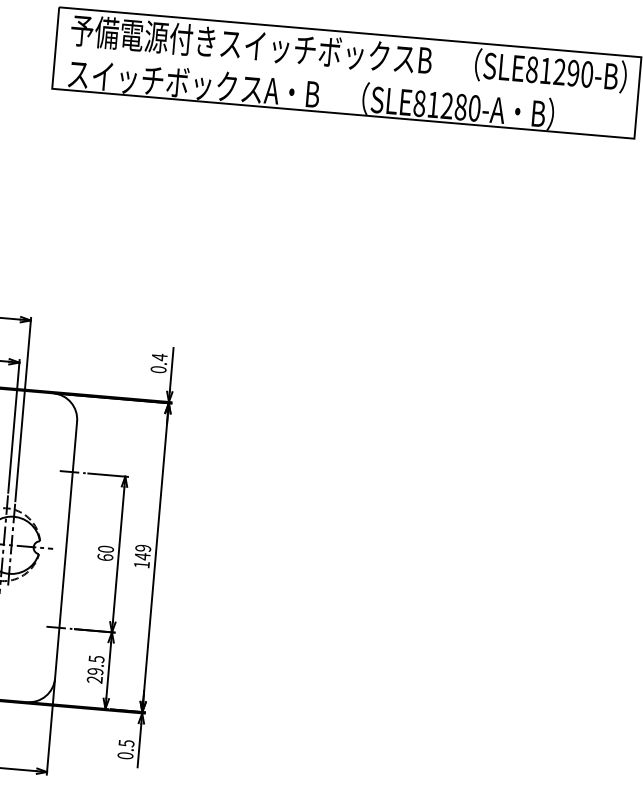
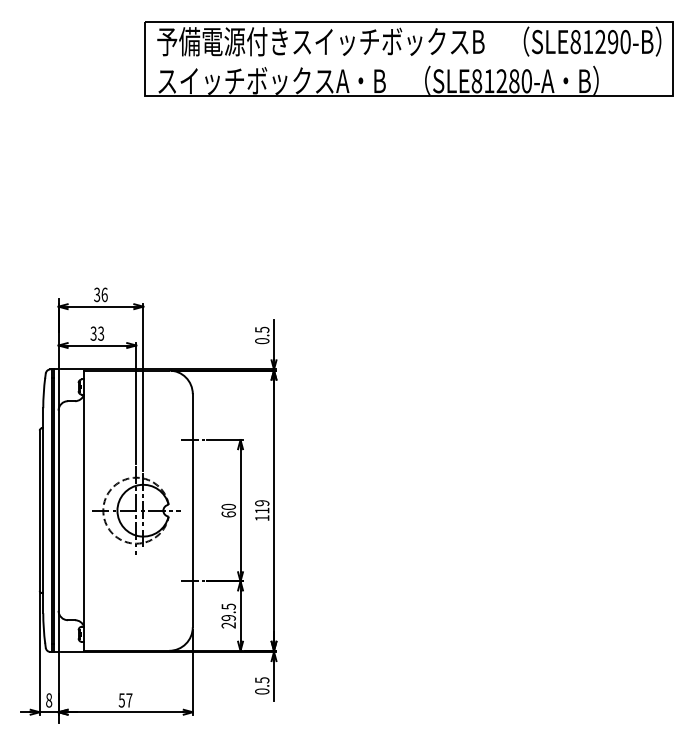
text: (159, 356) -> (262, 329), 0.4 -> 0.5
text: (142, 556) -> (262, 510), 149 -> 119

